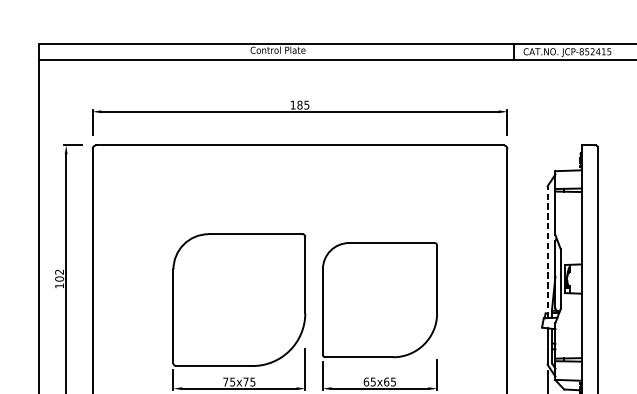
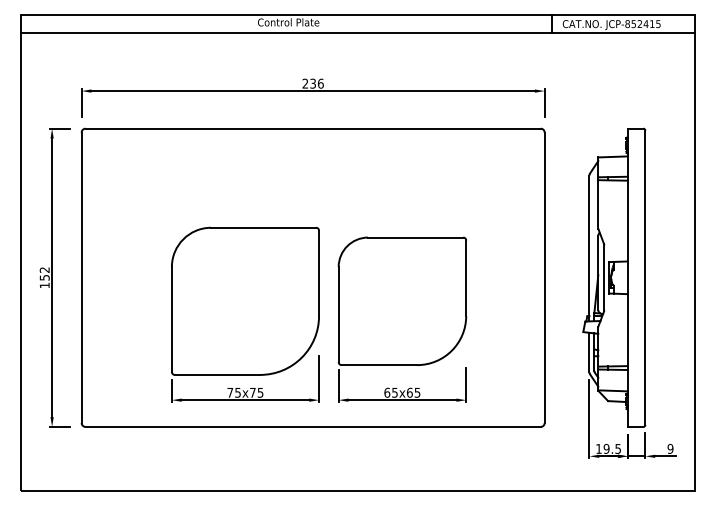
text: (299, 104) -> (312, 83), 185 -> 236
line: (547, 252) -> (589, 248), dashed -> solid
text: (59, 278) -> (44, 277), 102 -> 152

